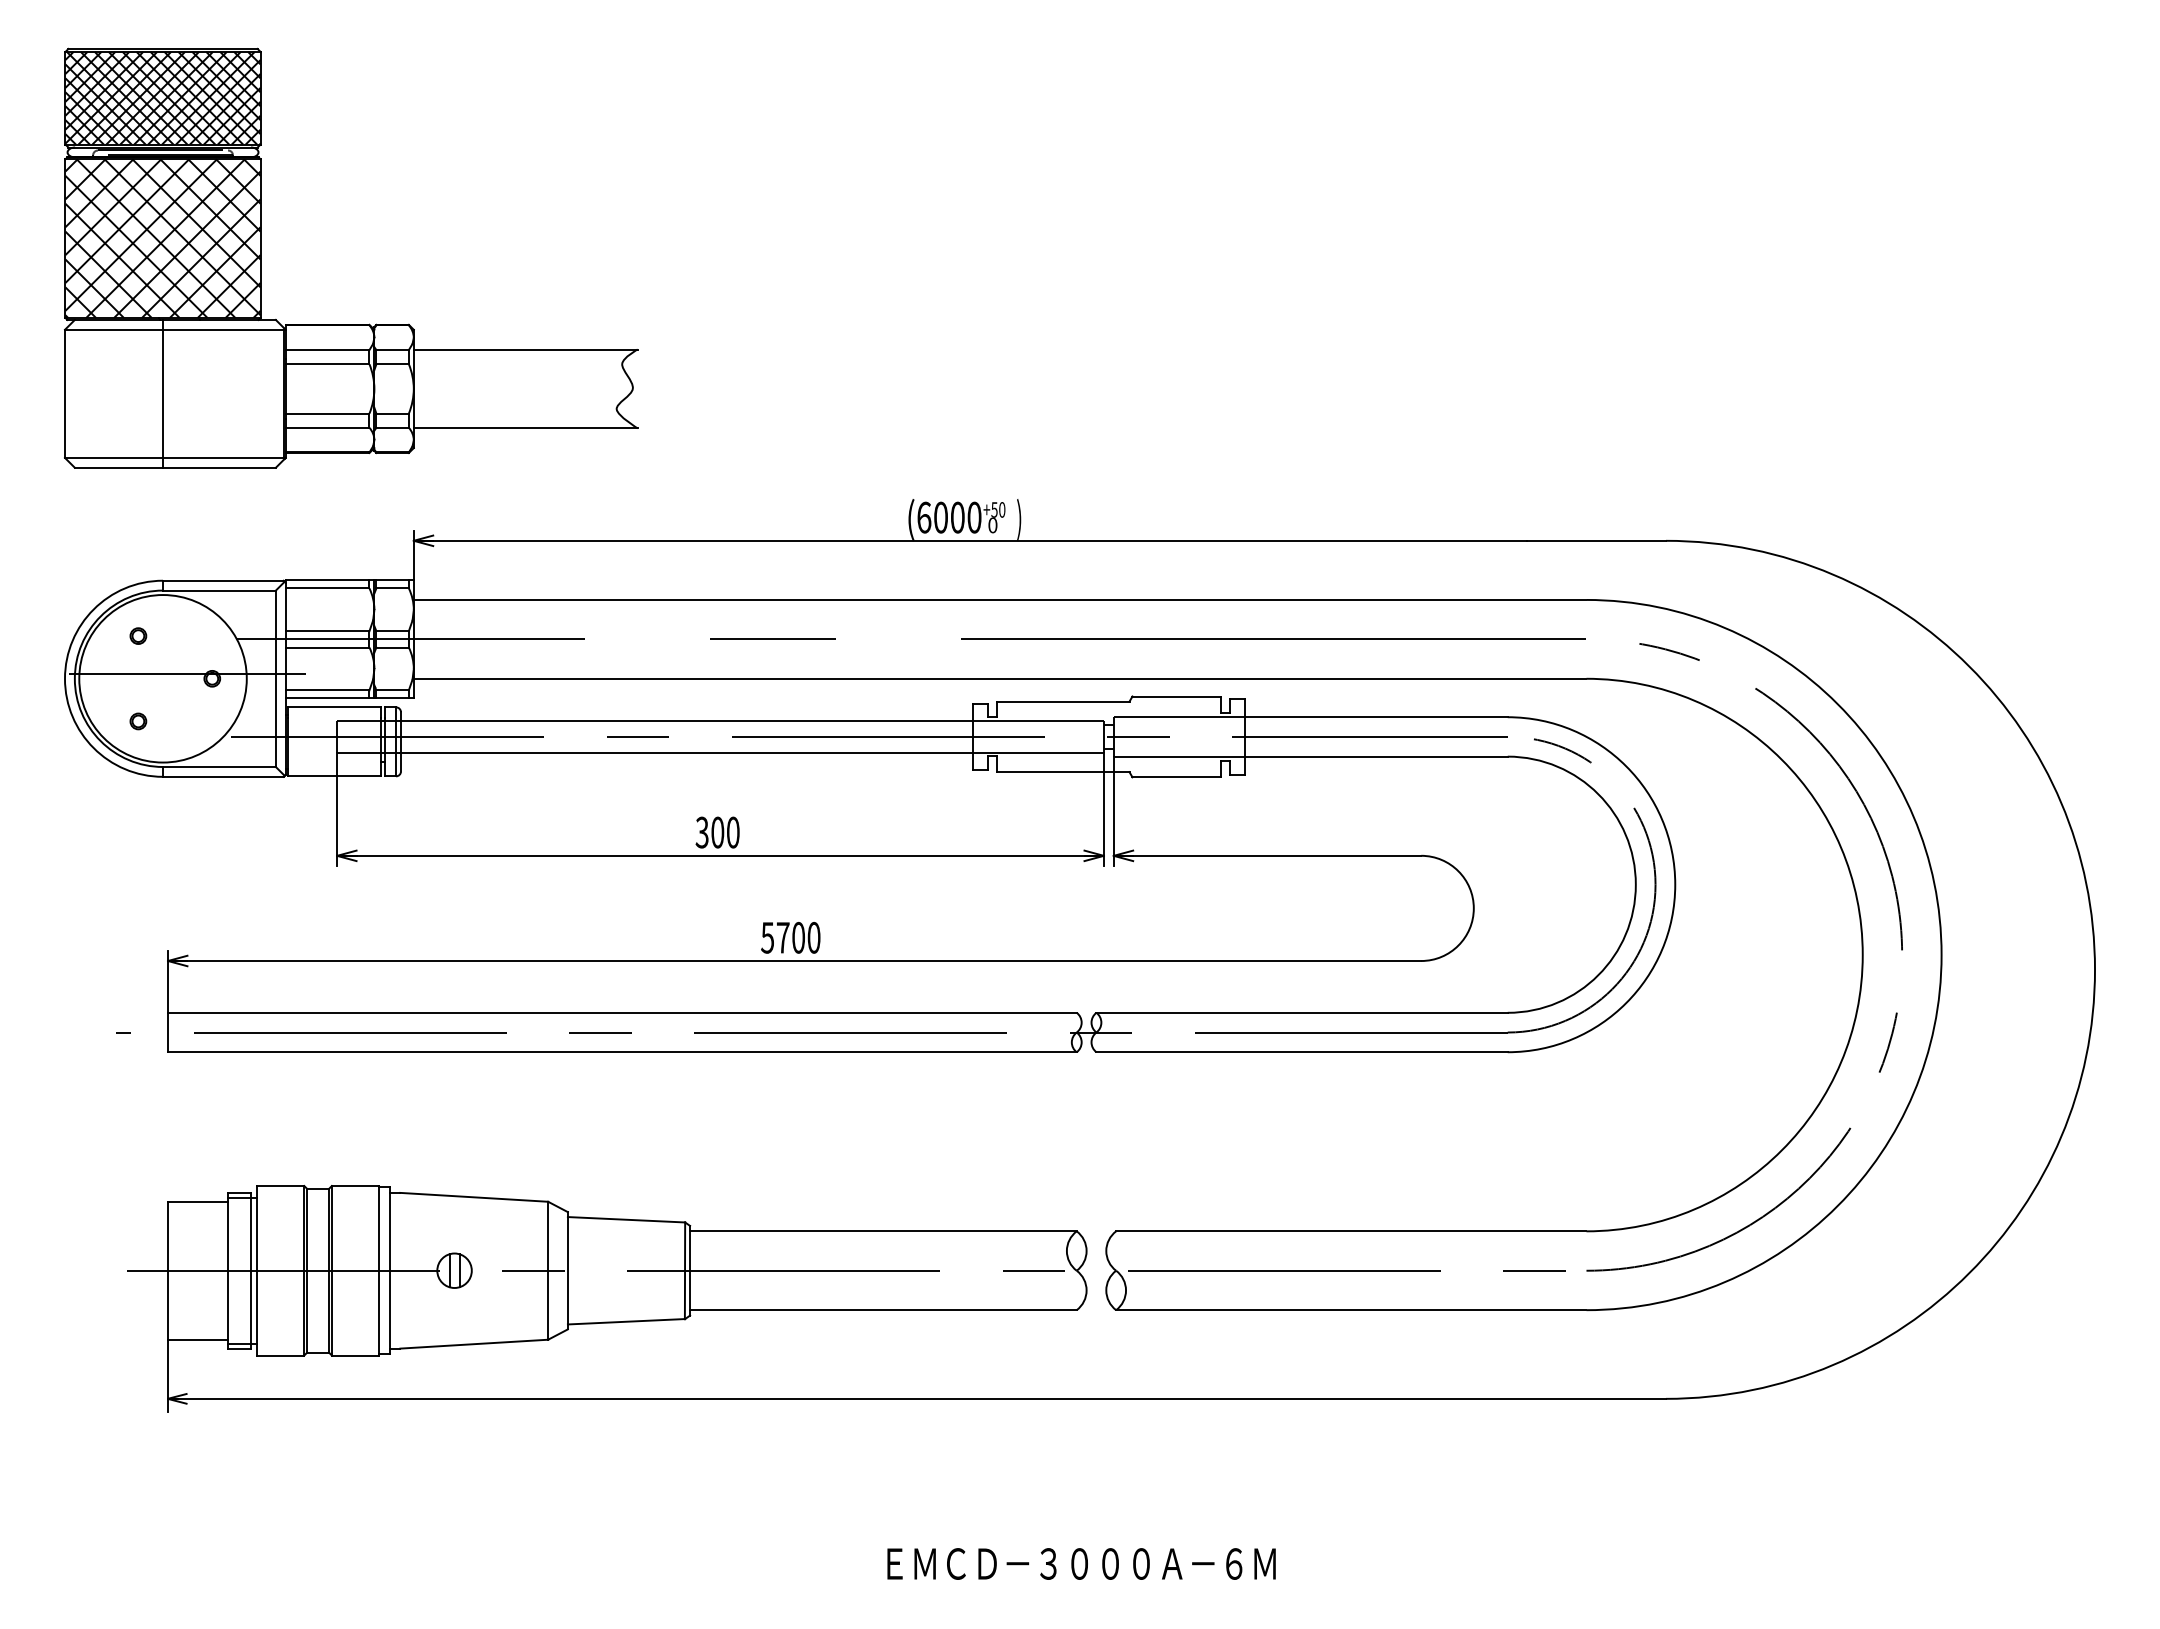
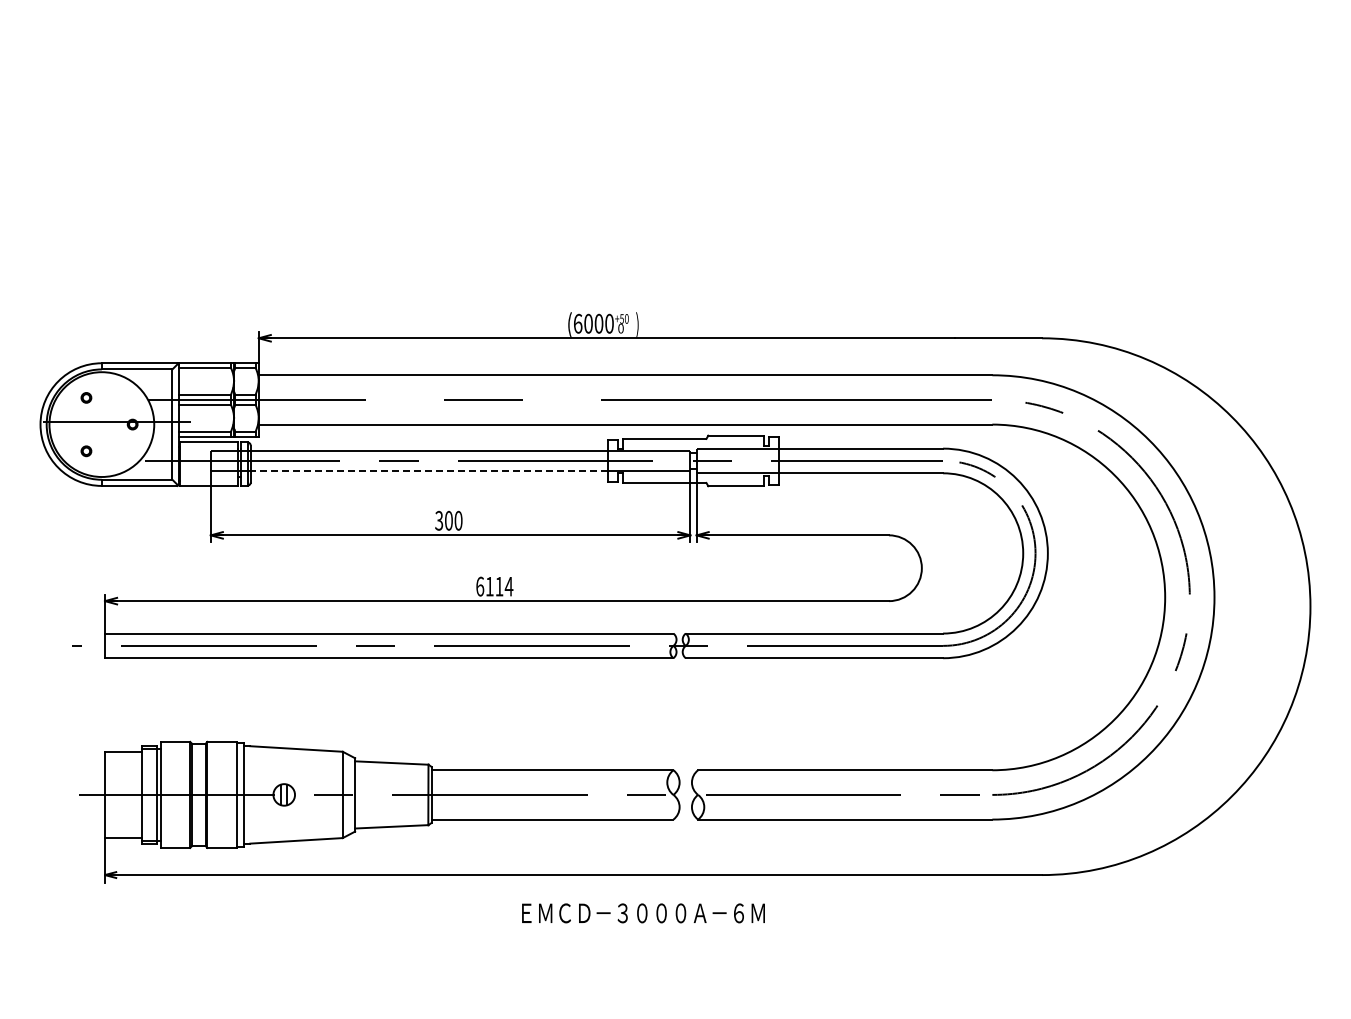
part: (351, 323) -> (219, 202), removed
line: (685, 752) -> (428, 470), solid -> dashed
text: (790, 937) -> (494, 586), 5700 -> 6114
text: (1081, 1564) -> (643, 913), moved

